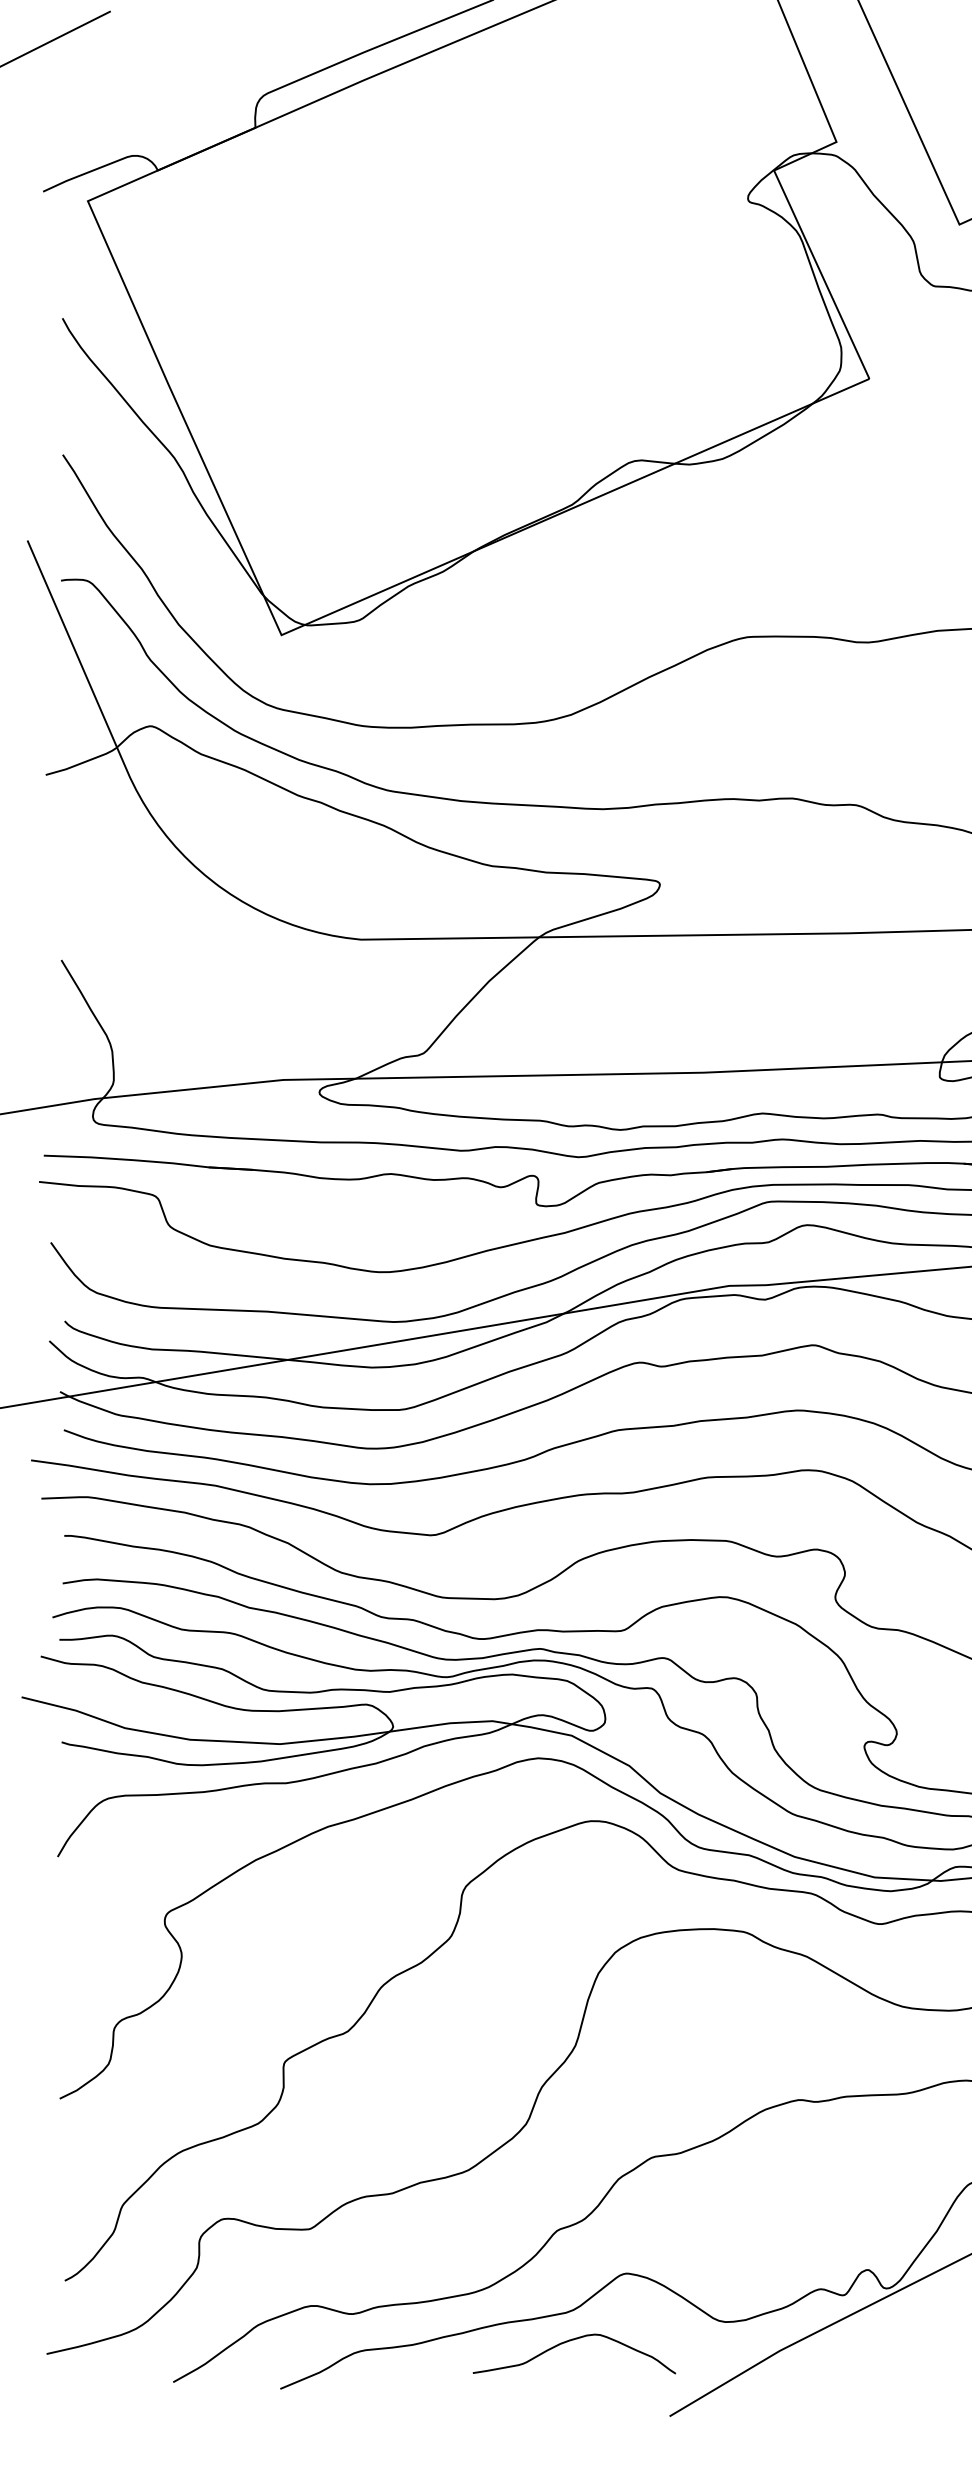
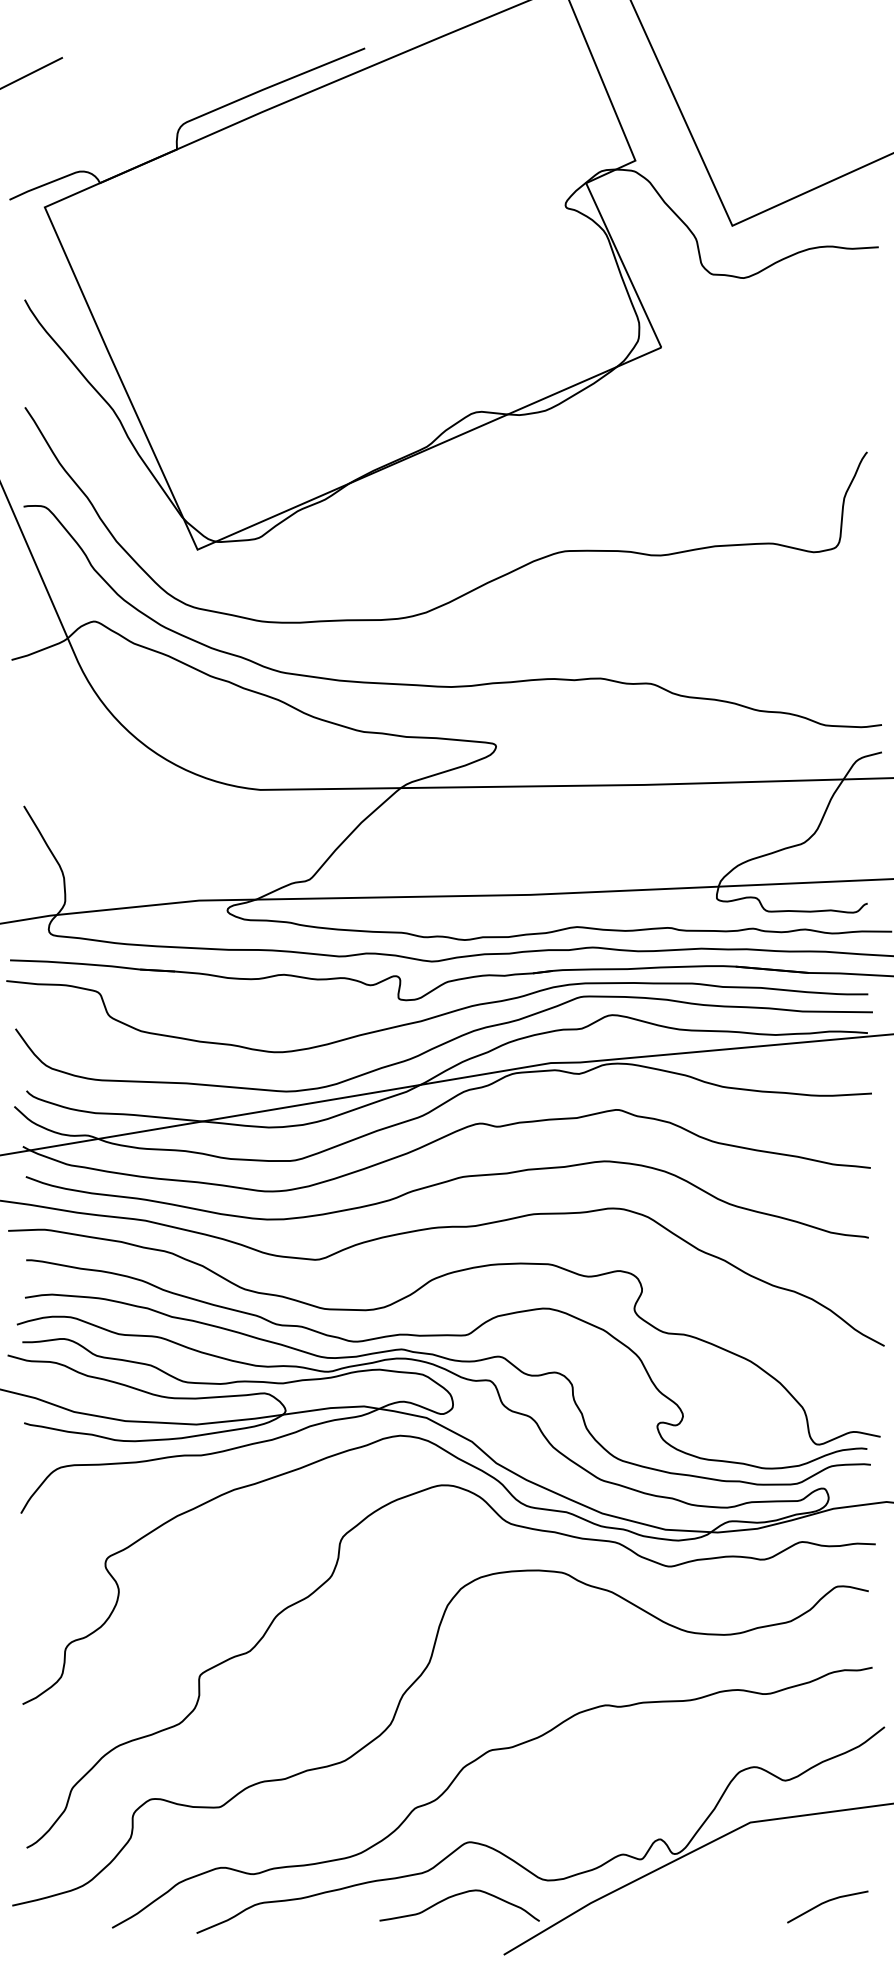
curve: (569, 2342) -> (455, 1896), moved

